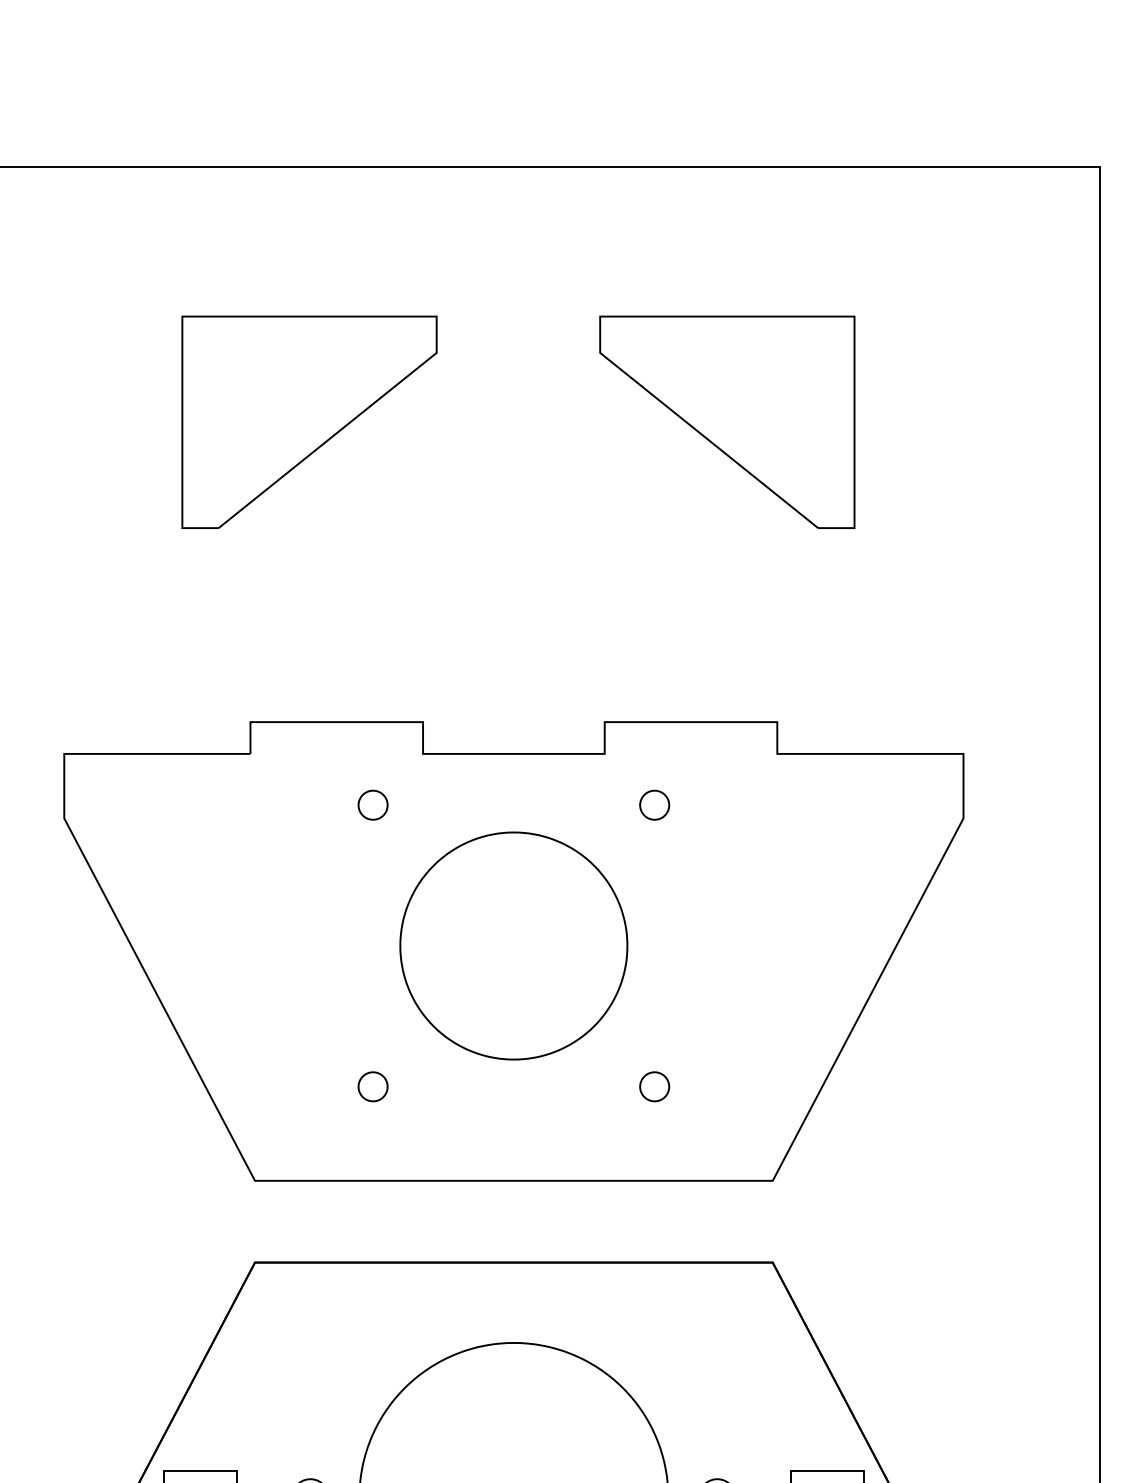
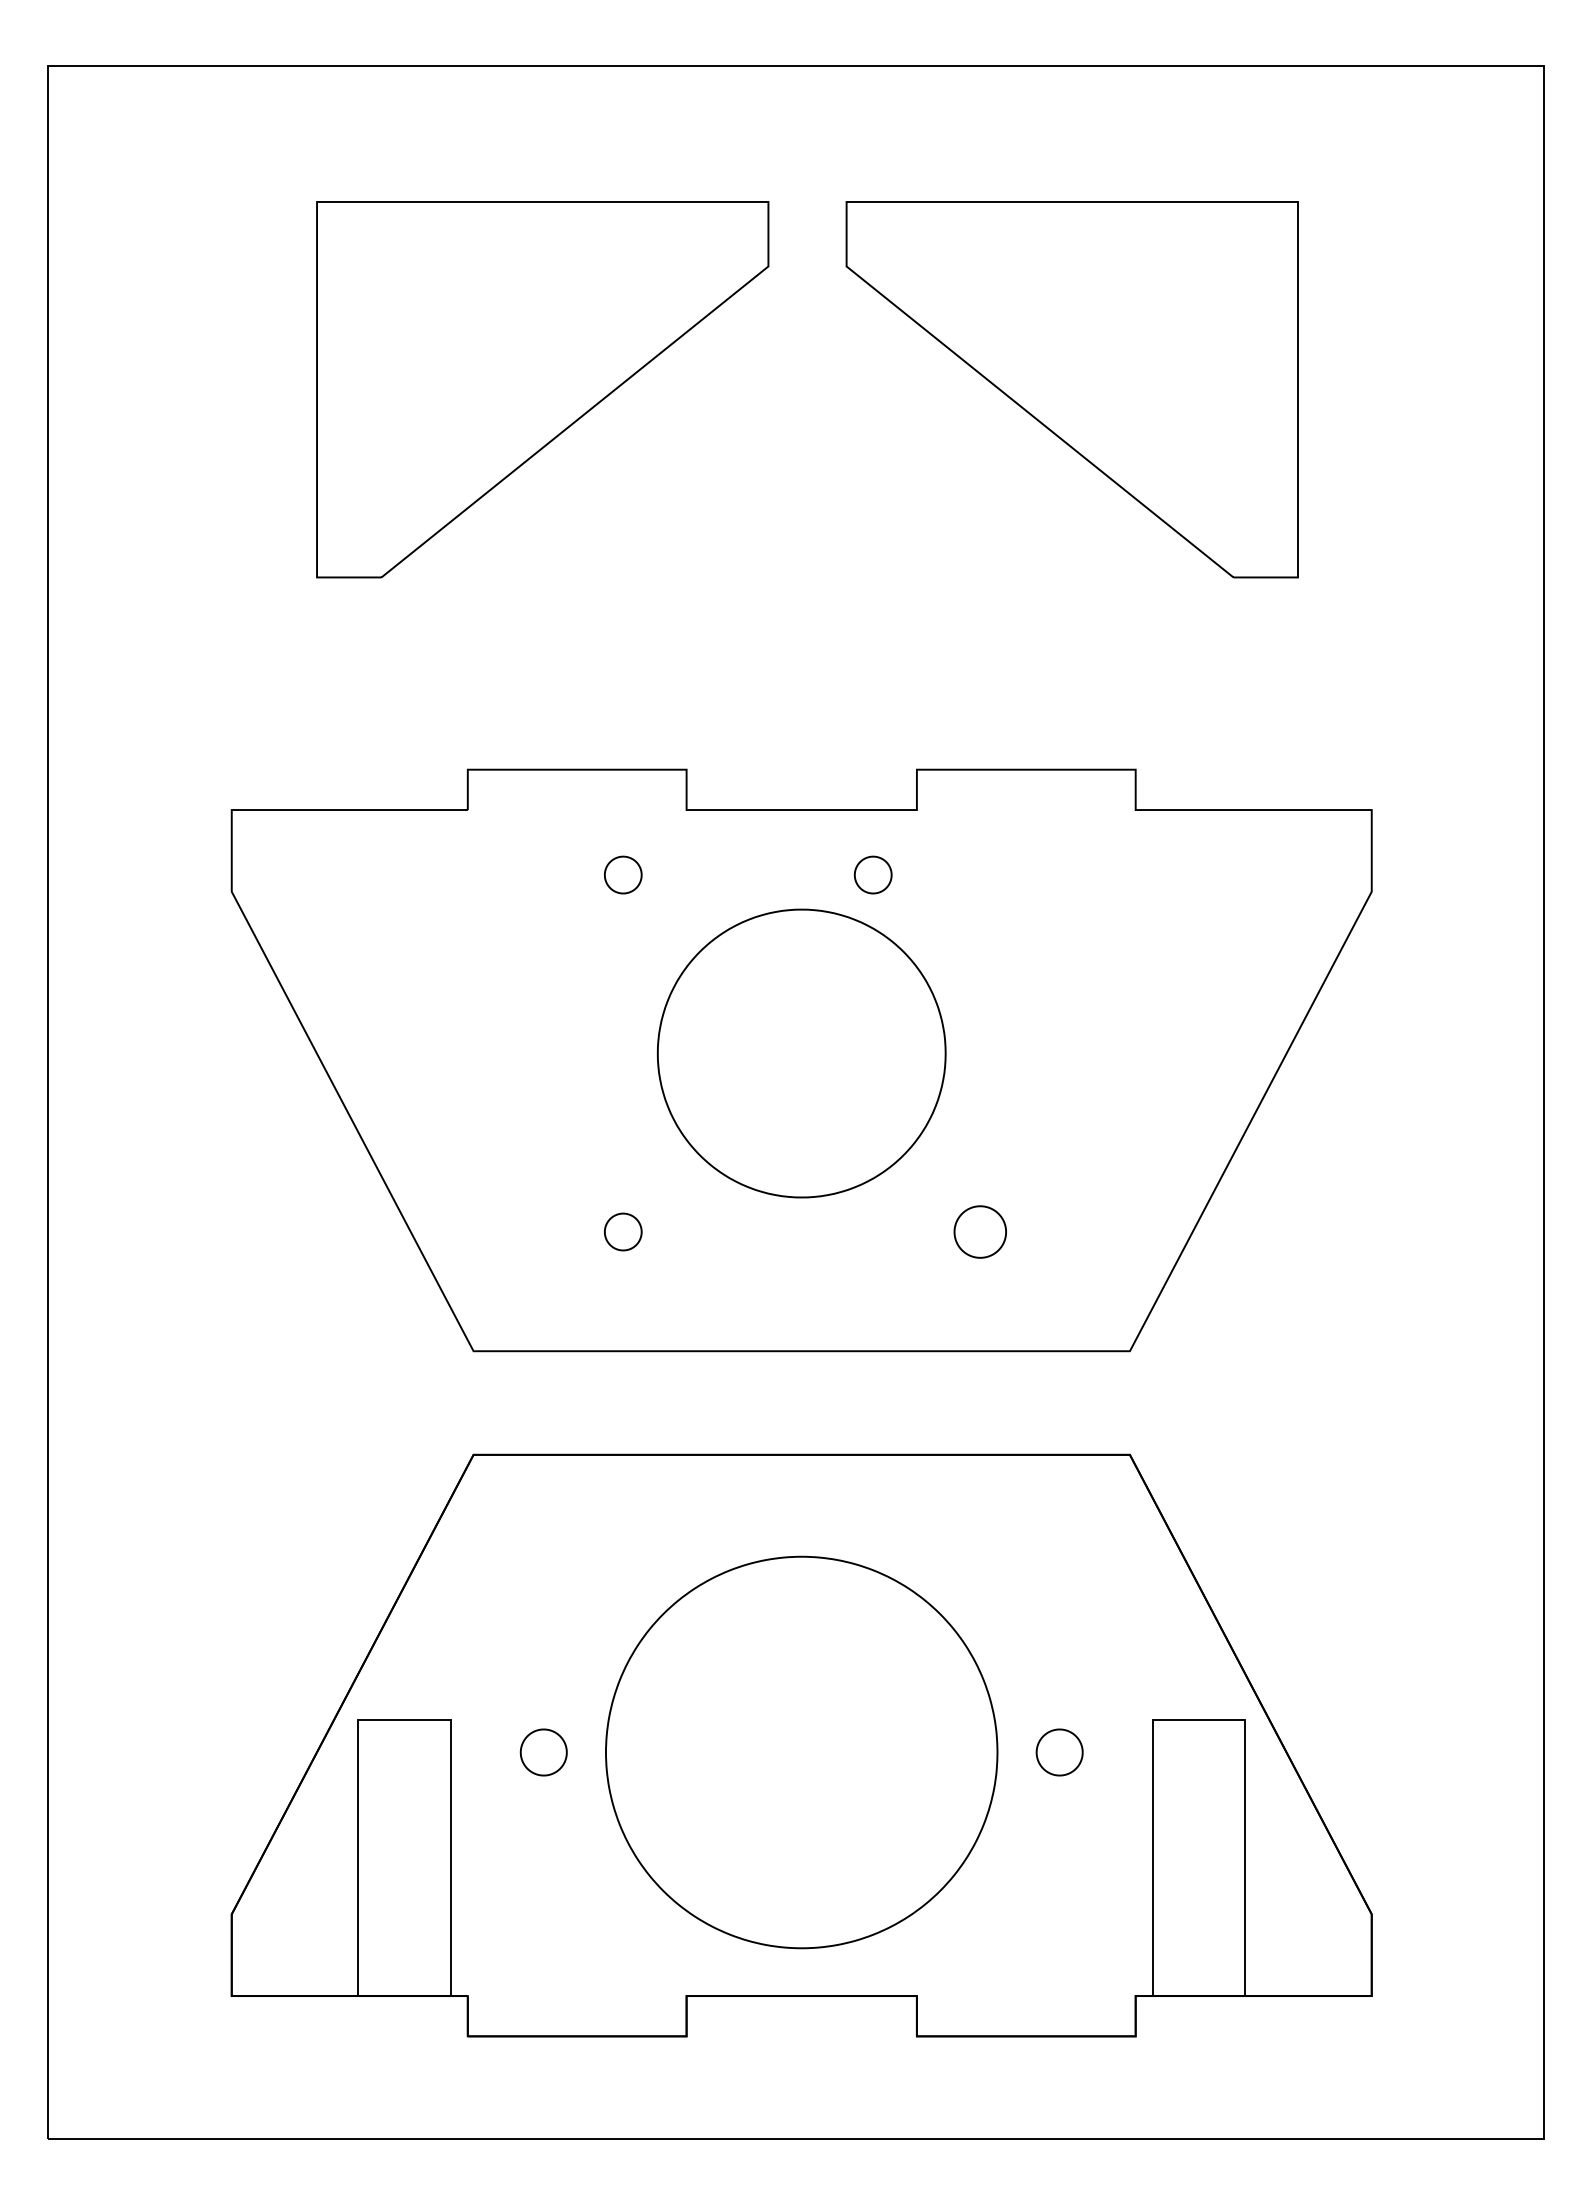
part: (309, 422) -> (542, 389), size x1.4
part: (727, 422) -> (1072, 389), size x1.4
part: (654, 804) -> (872, 874), moved
part: (654, 1086) -> (979, 1231), size x1.4

